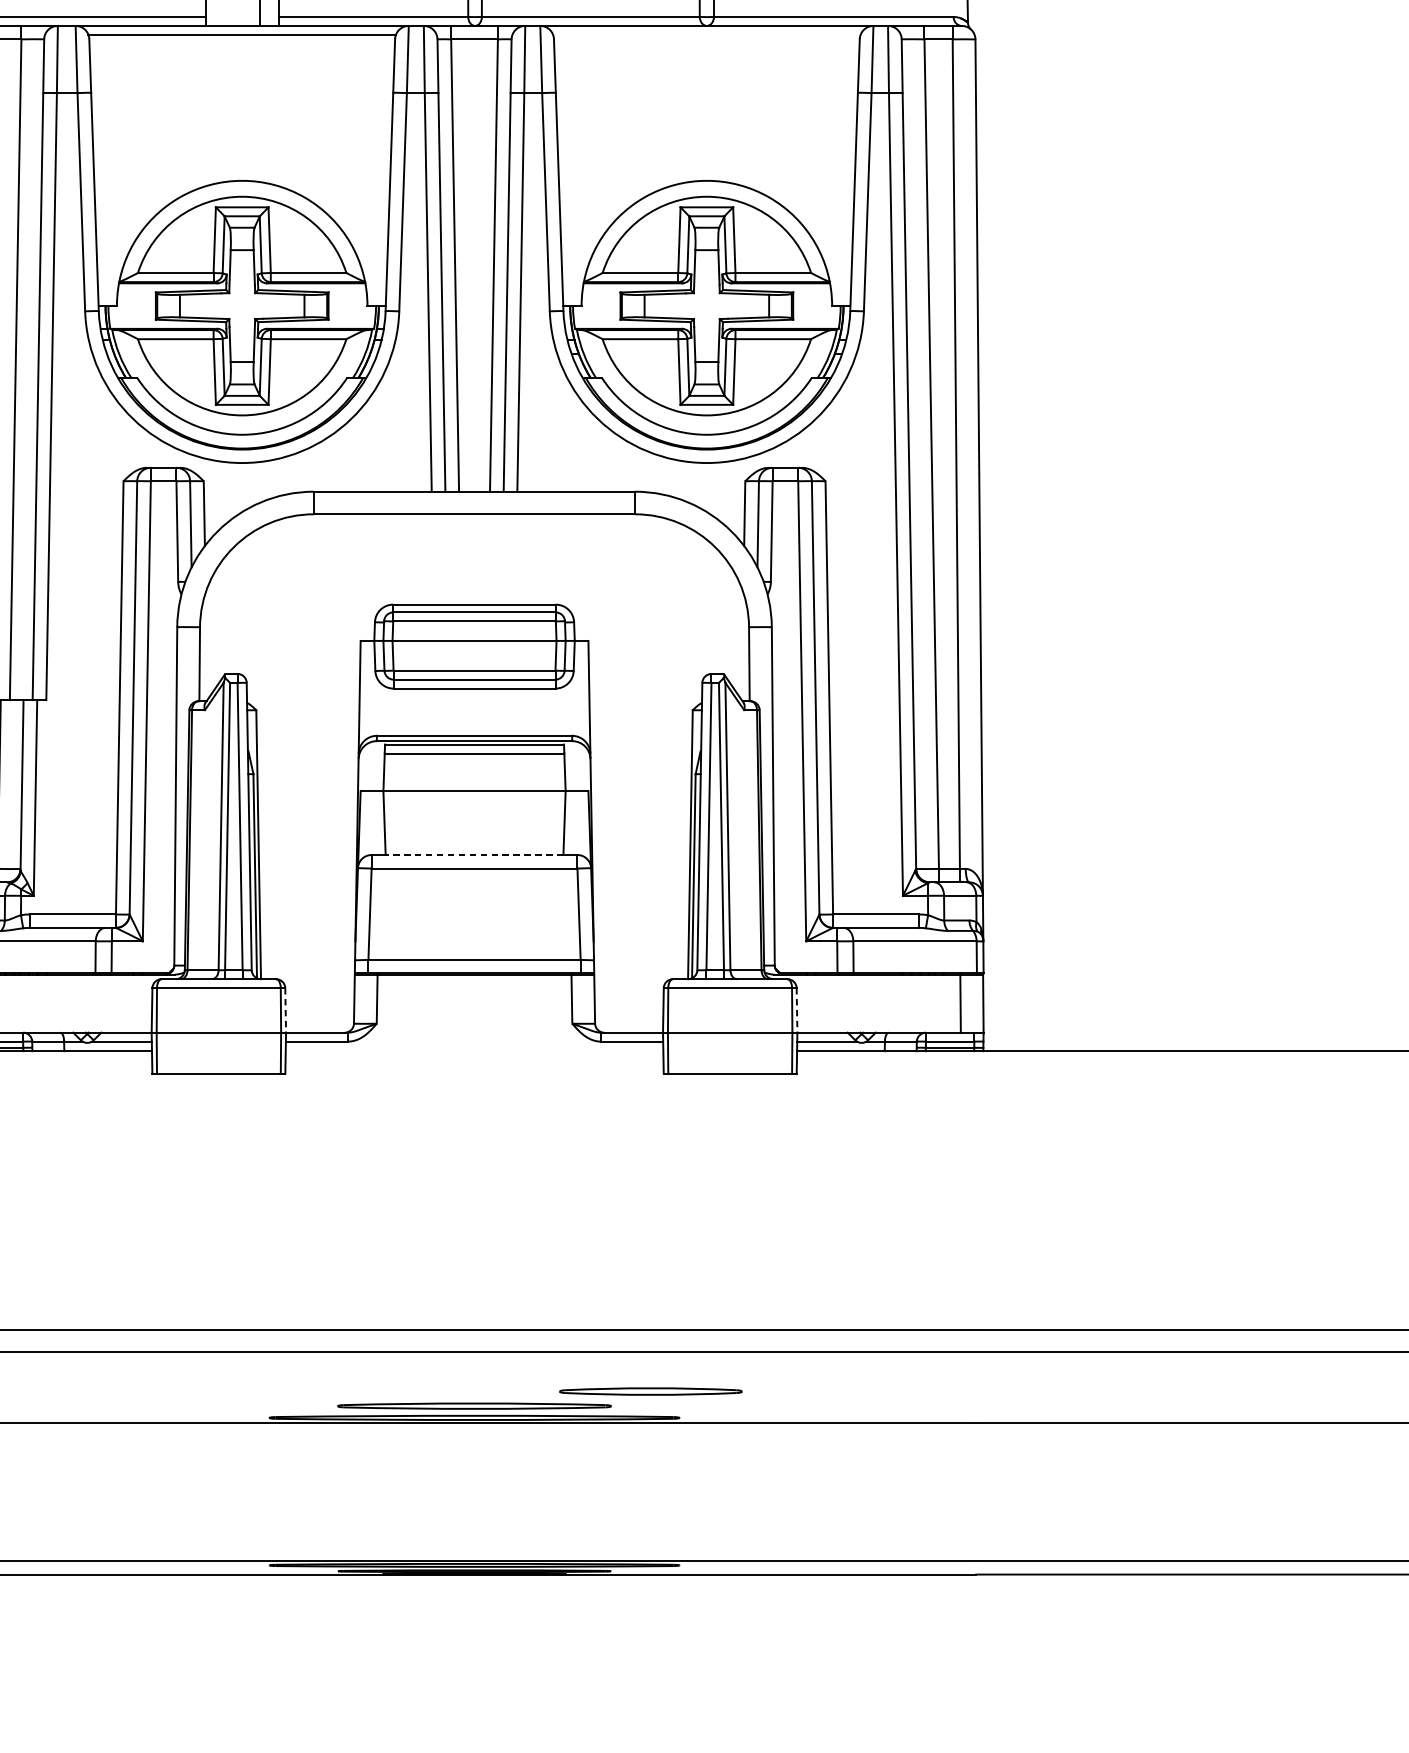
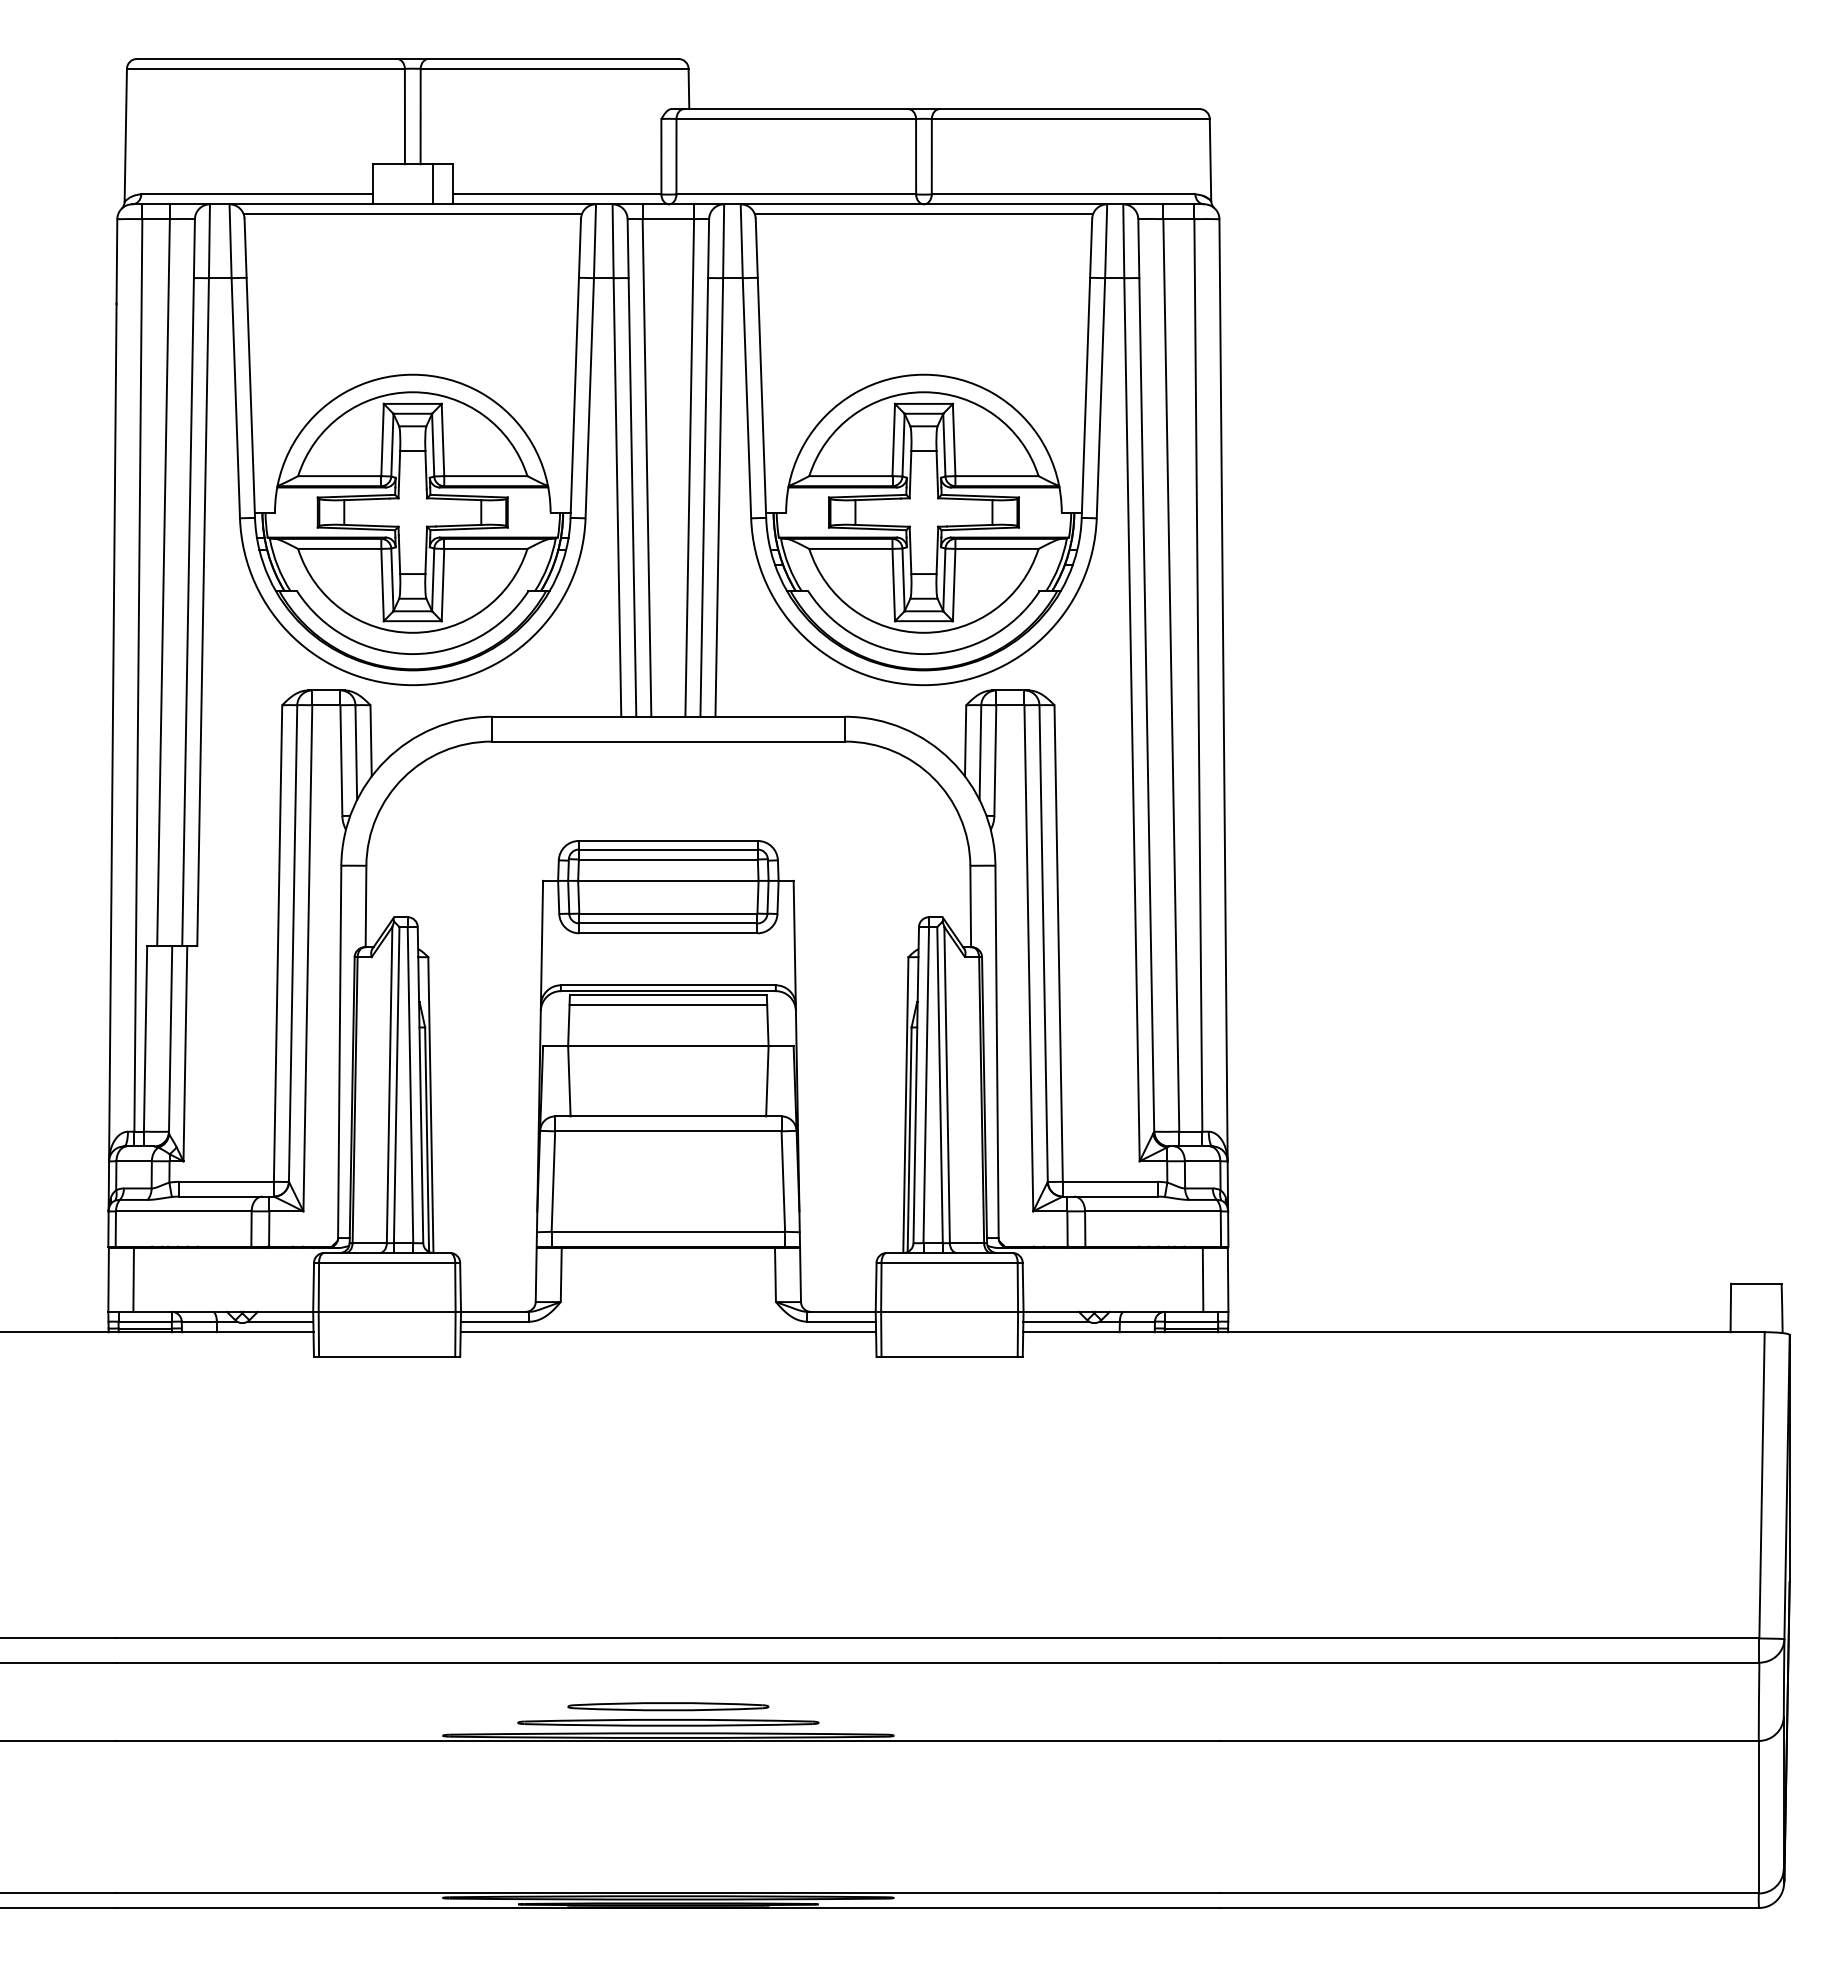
line: (706, 35) -> (923, 214), added
line: (474, 855) -> (668, 1116), dashed -> solid
line: (285, 1010) -> (460, 1287), dashed -> solid
line: (797, 1010) -> (1023, 1287), dashed -> solid
line: (474, 1051) -> (668, 1332), added
part: (651, 1391) -> (668, 1706), moved

